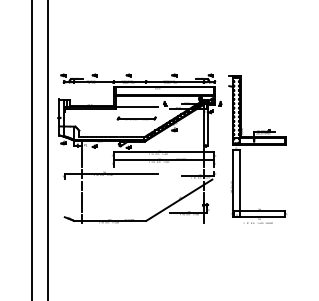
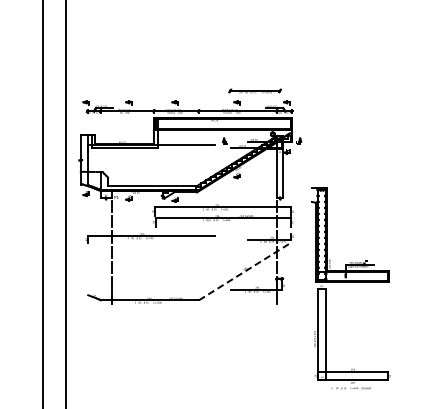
part: (136, 118) -> (254, 90), moved
part: (257, 149) -> (350, 288), moved
line: (179, 199) -> (244, 271), solid -> dashed

